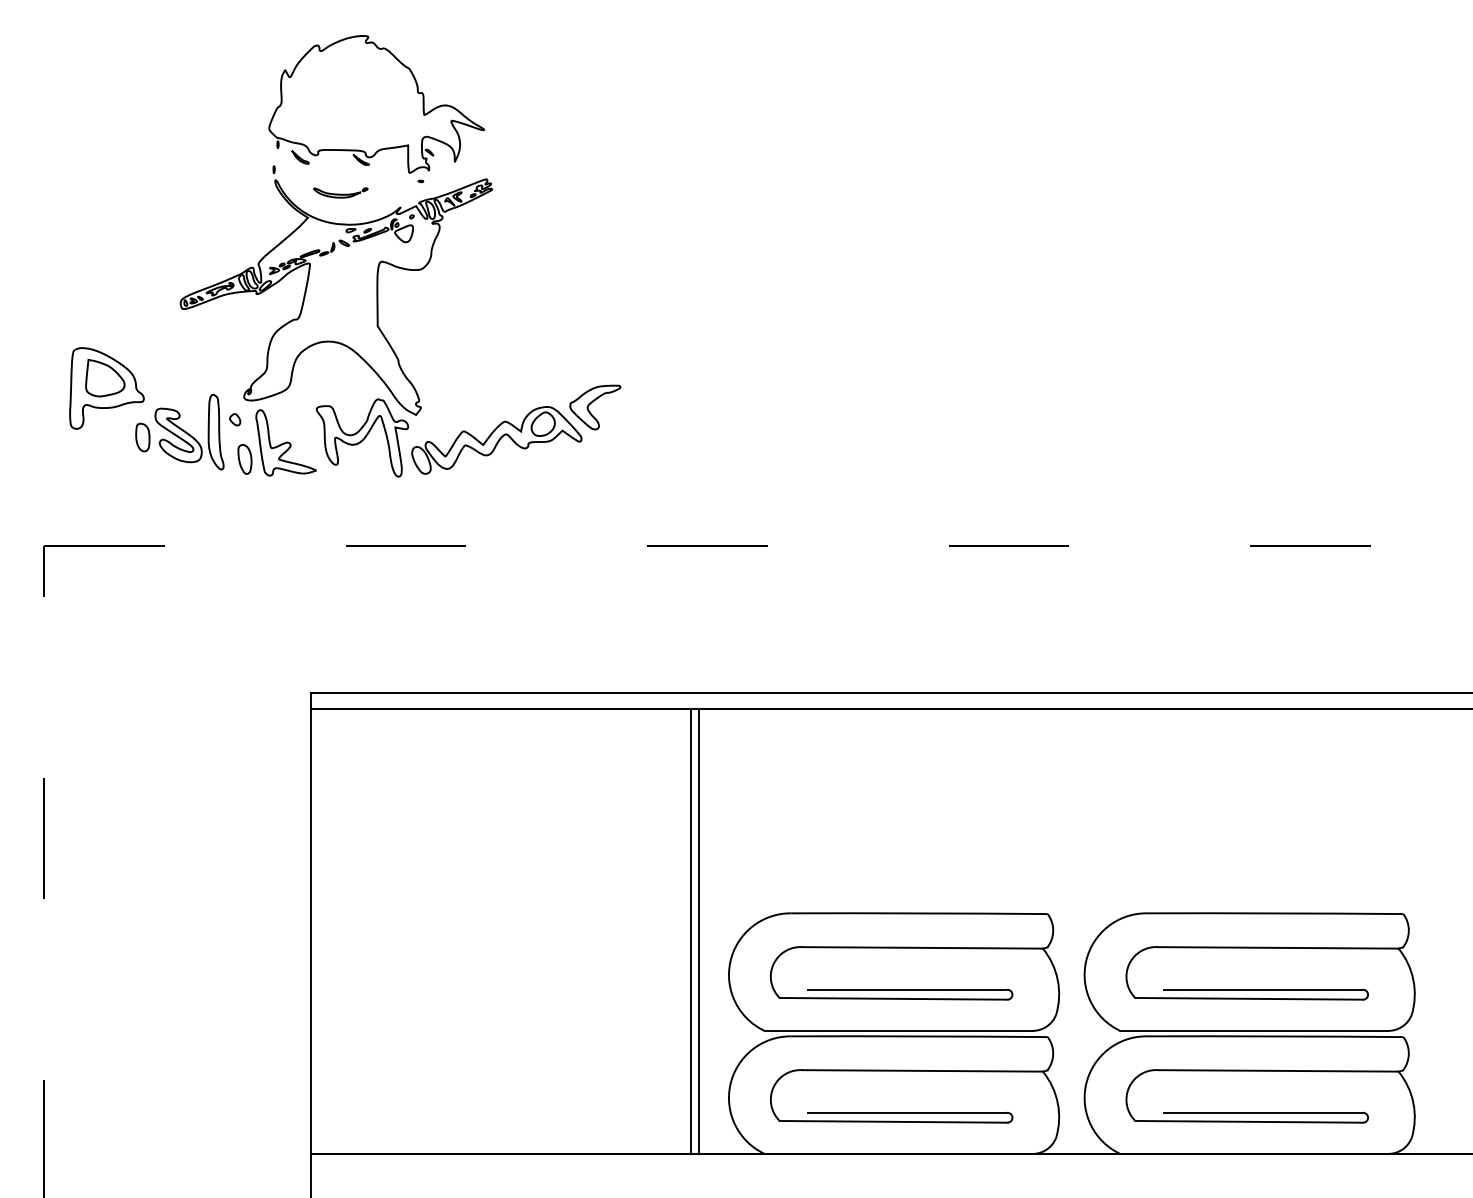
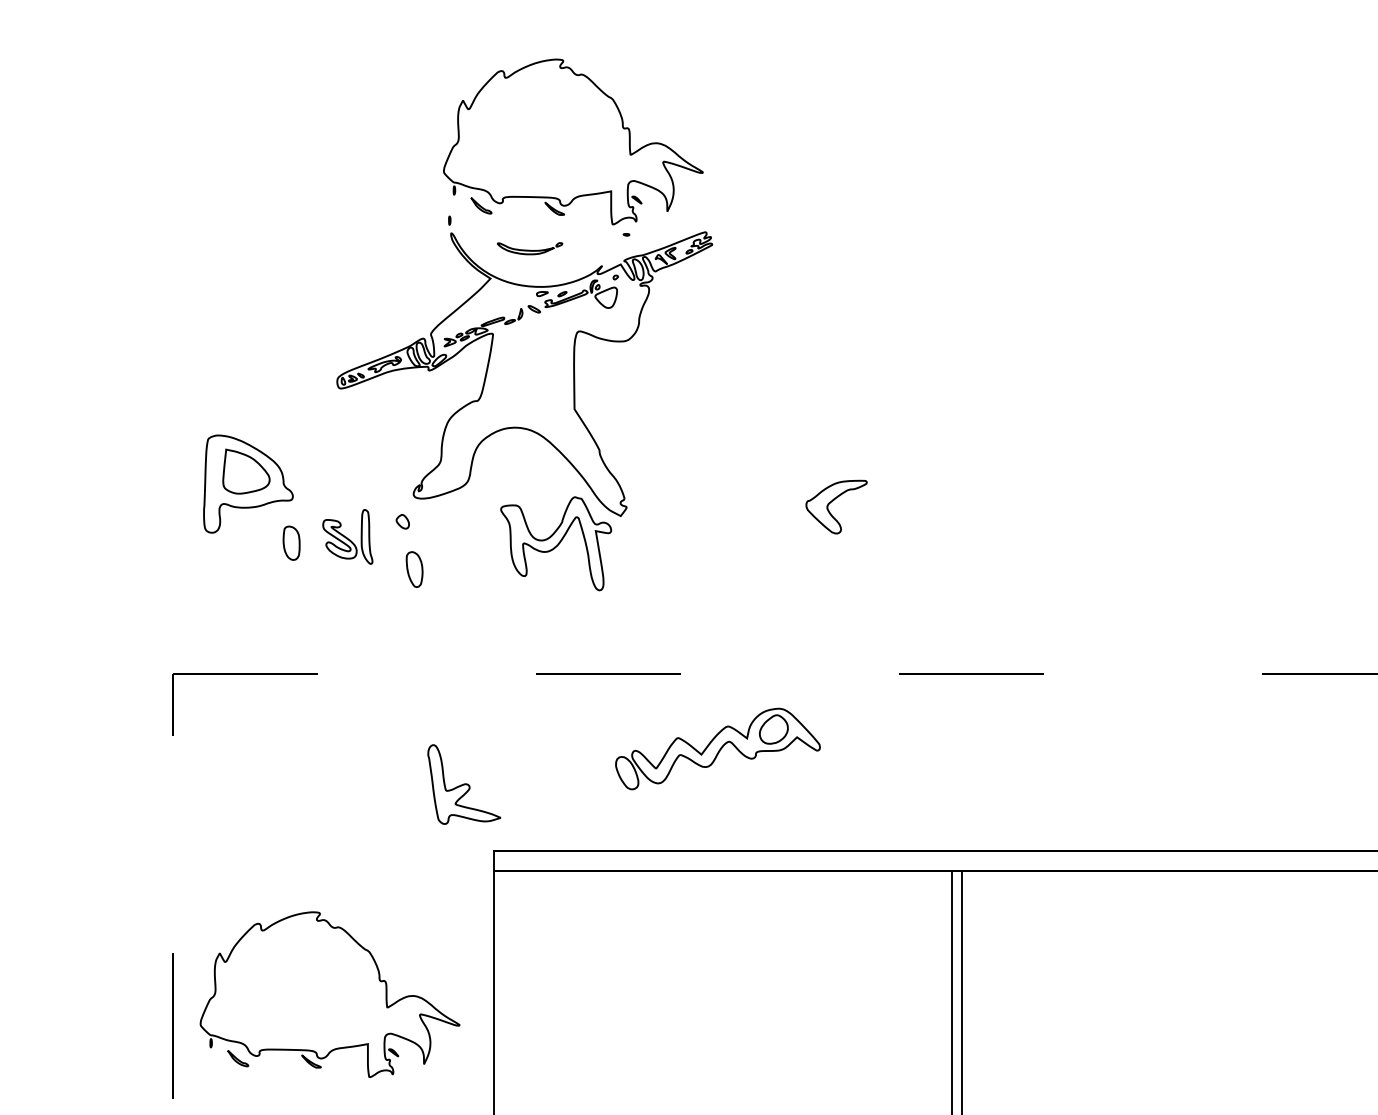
part: (189, 432) -> (347, 537), size x0.6
part: (496, 440) -> (717, 749), moved
part: (285, 442) -> (463, 784), moved
part: (174, 812) -> (329, 994), added

